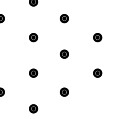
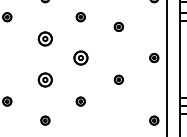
part: (33, 37) -> (45, 38), size x1.6
part: (97, 37) -> (118, 26), moved
part: (64, 53) -> (80, 57), size x1.6
part: (33, 72) -> (45, 79), size x1.6

